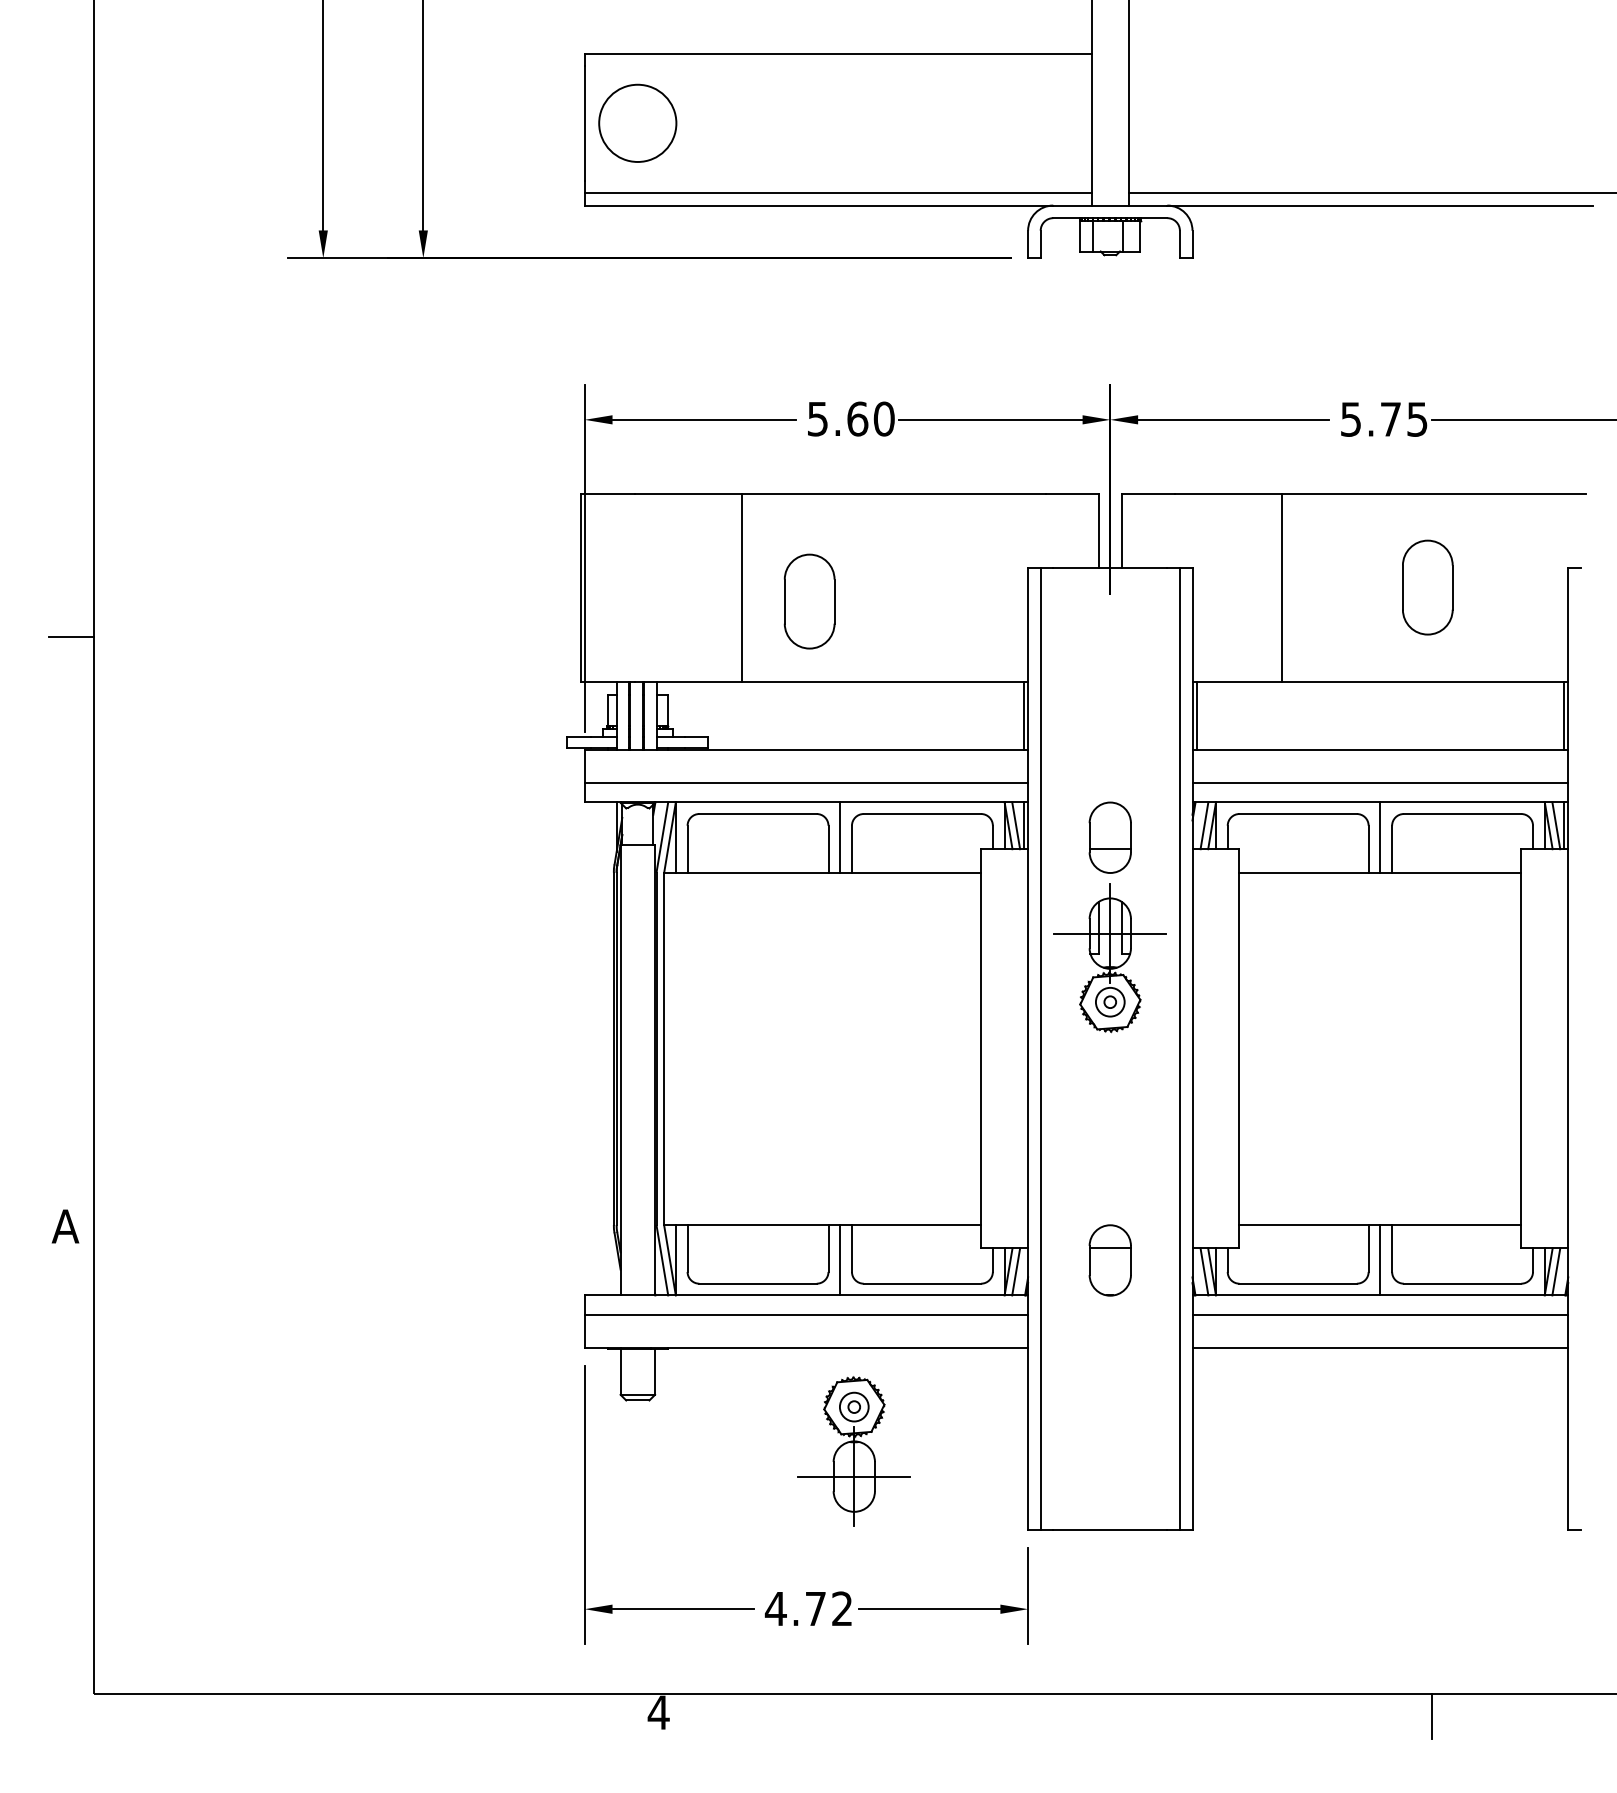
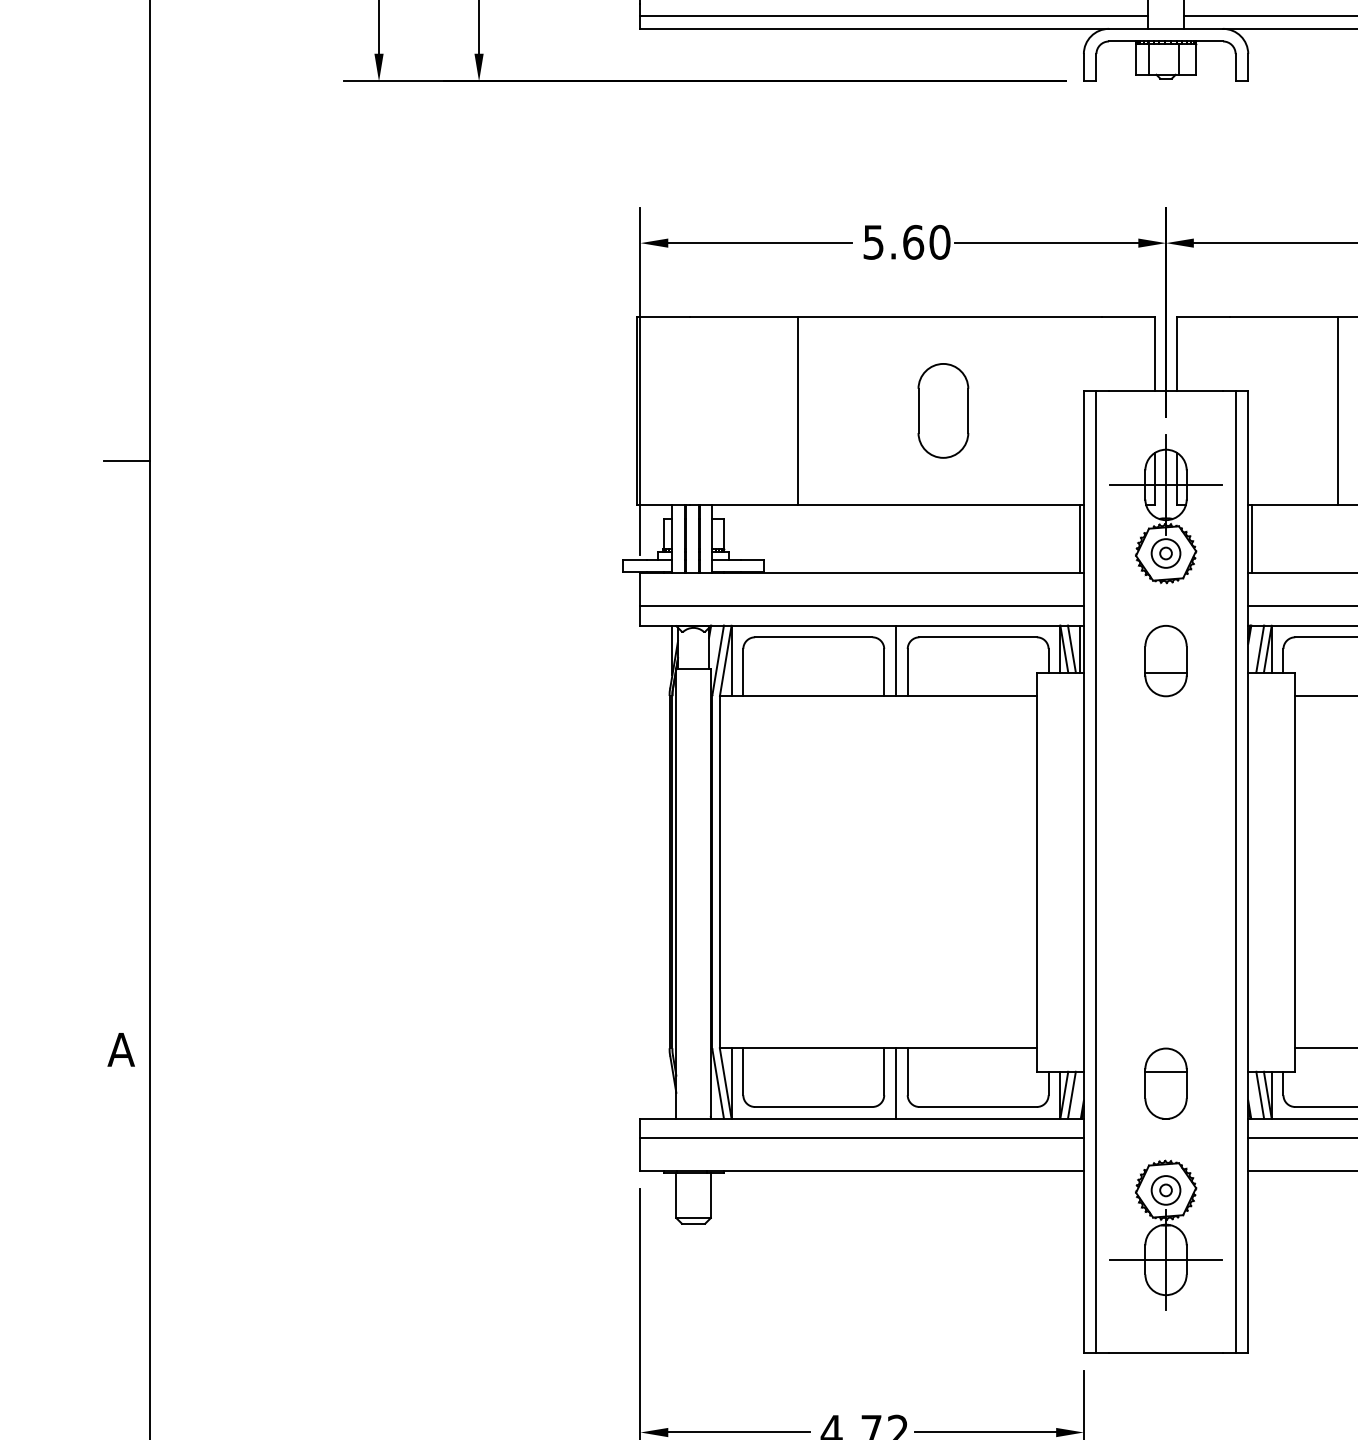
part: (809, 601) -> (943, 410), moved
part: (1109, 958) -> (1165, 509), moved
part: (853, 1451) -> (1165, 1234), moved

